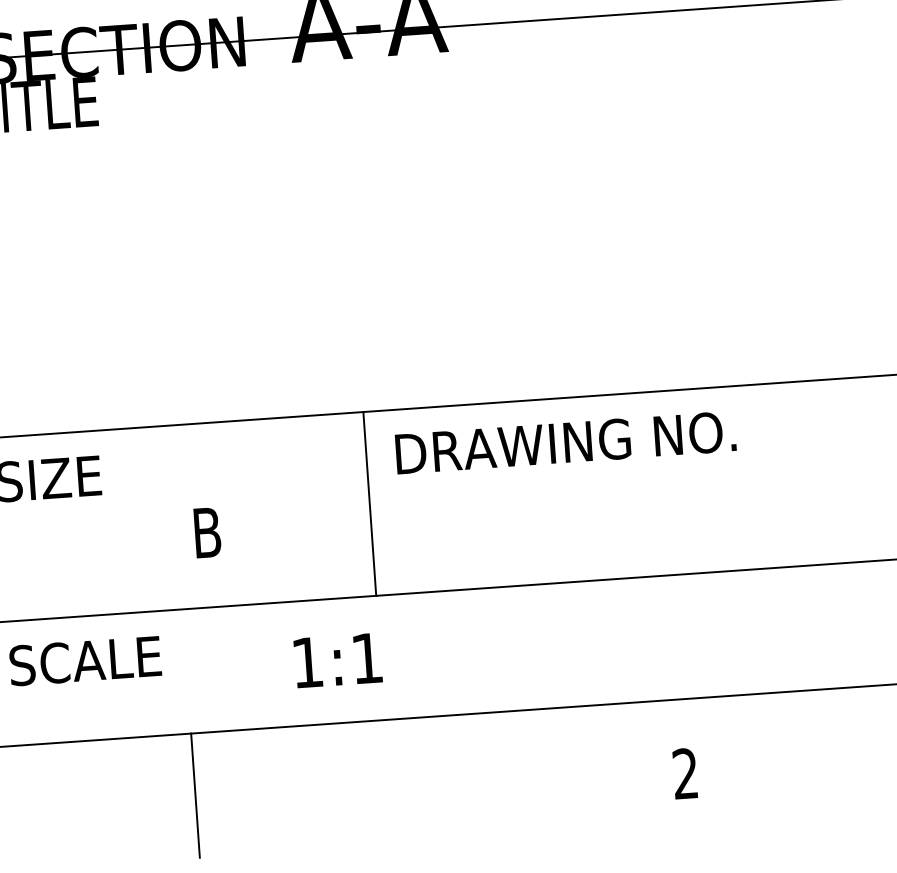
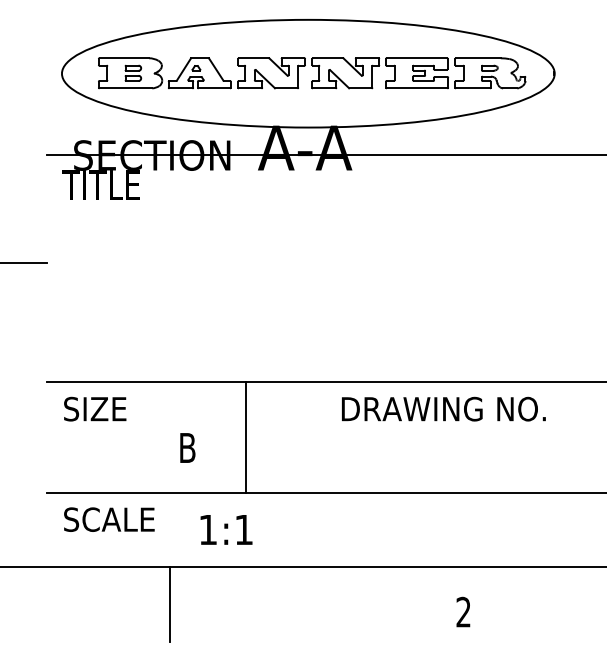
text: (565, 441) -> (443, 408), moved
line: (370, 503) -> (246, 437), moved
text: (337, 659) -> (226, 529), moved

